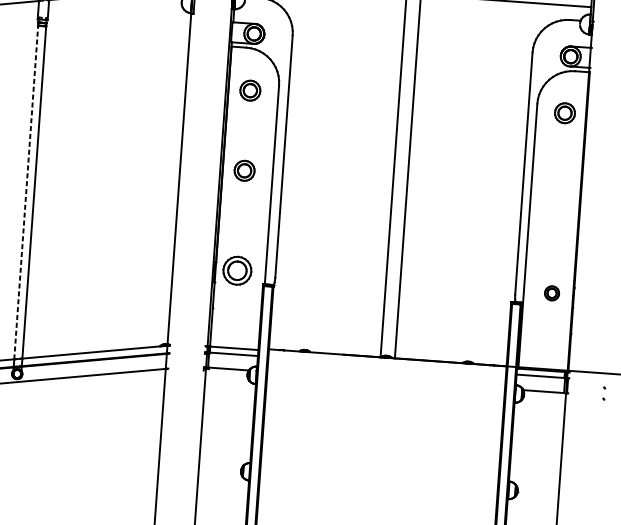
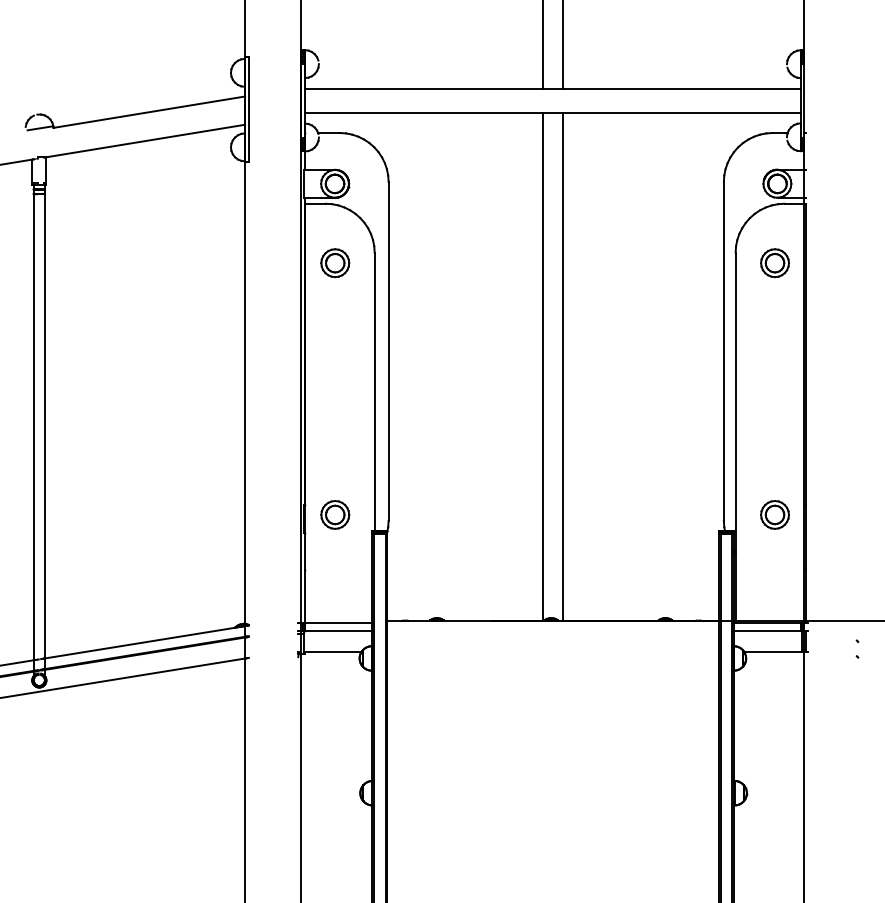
part: (244, 171) -> (335, 375), removed
line: (26, 192) -> (33, 426), dashed -> solid
part: (237, 270) -> (335, 514), size x0.71
part: (551, 293) -> (774, 514), size x1.43

